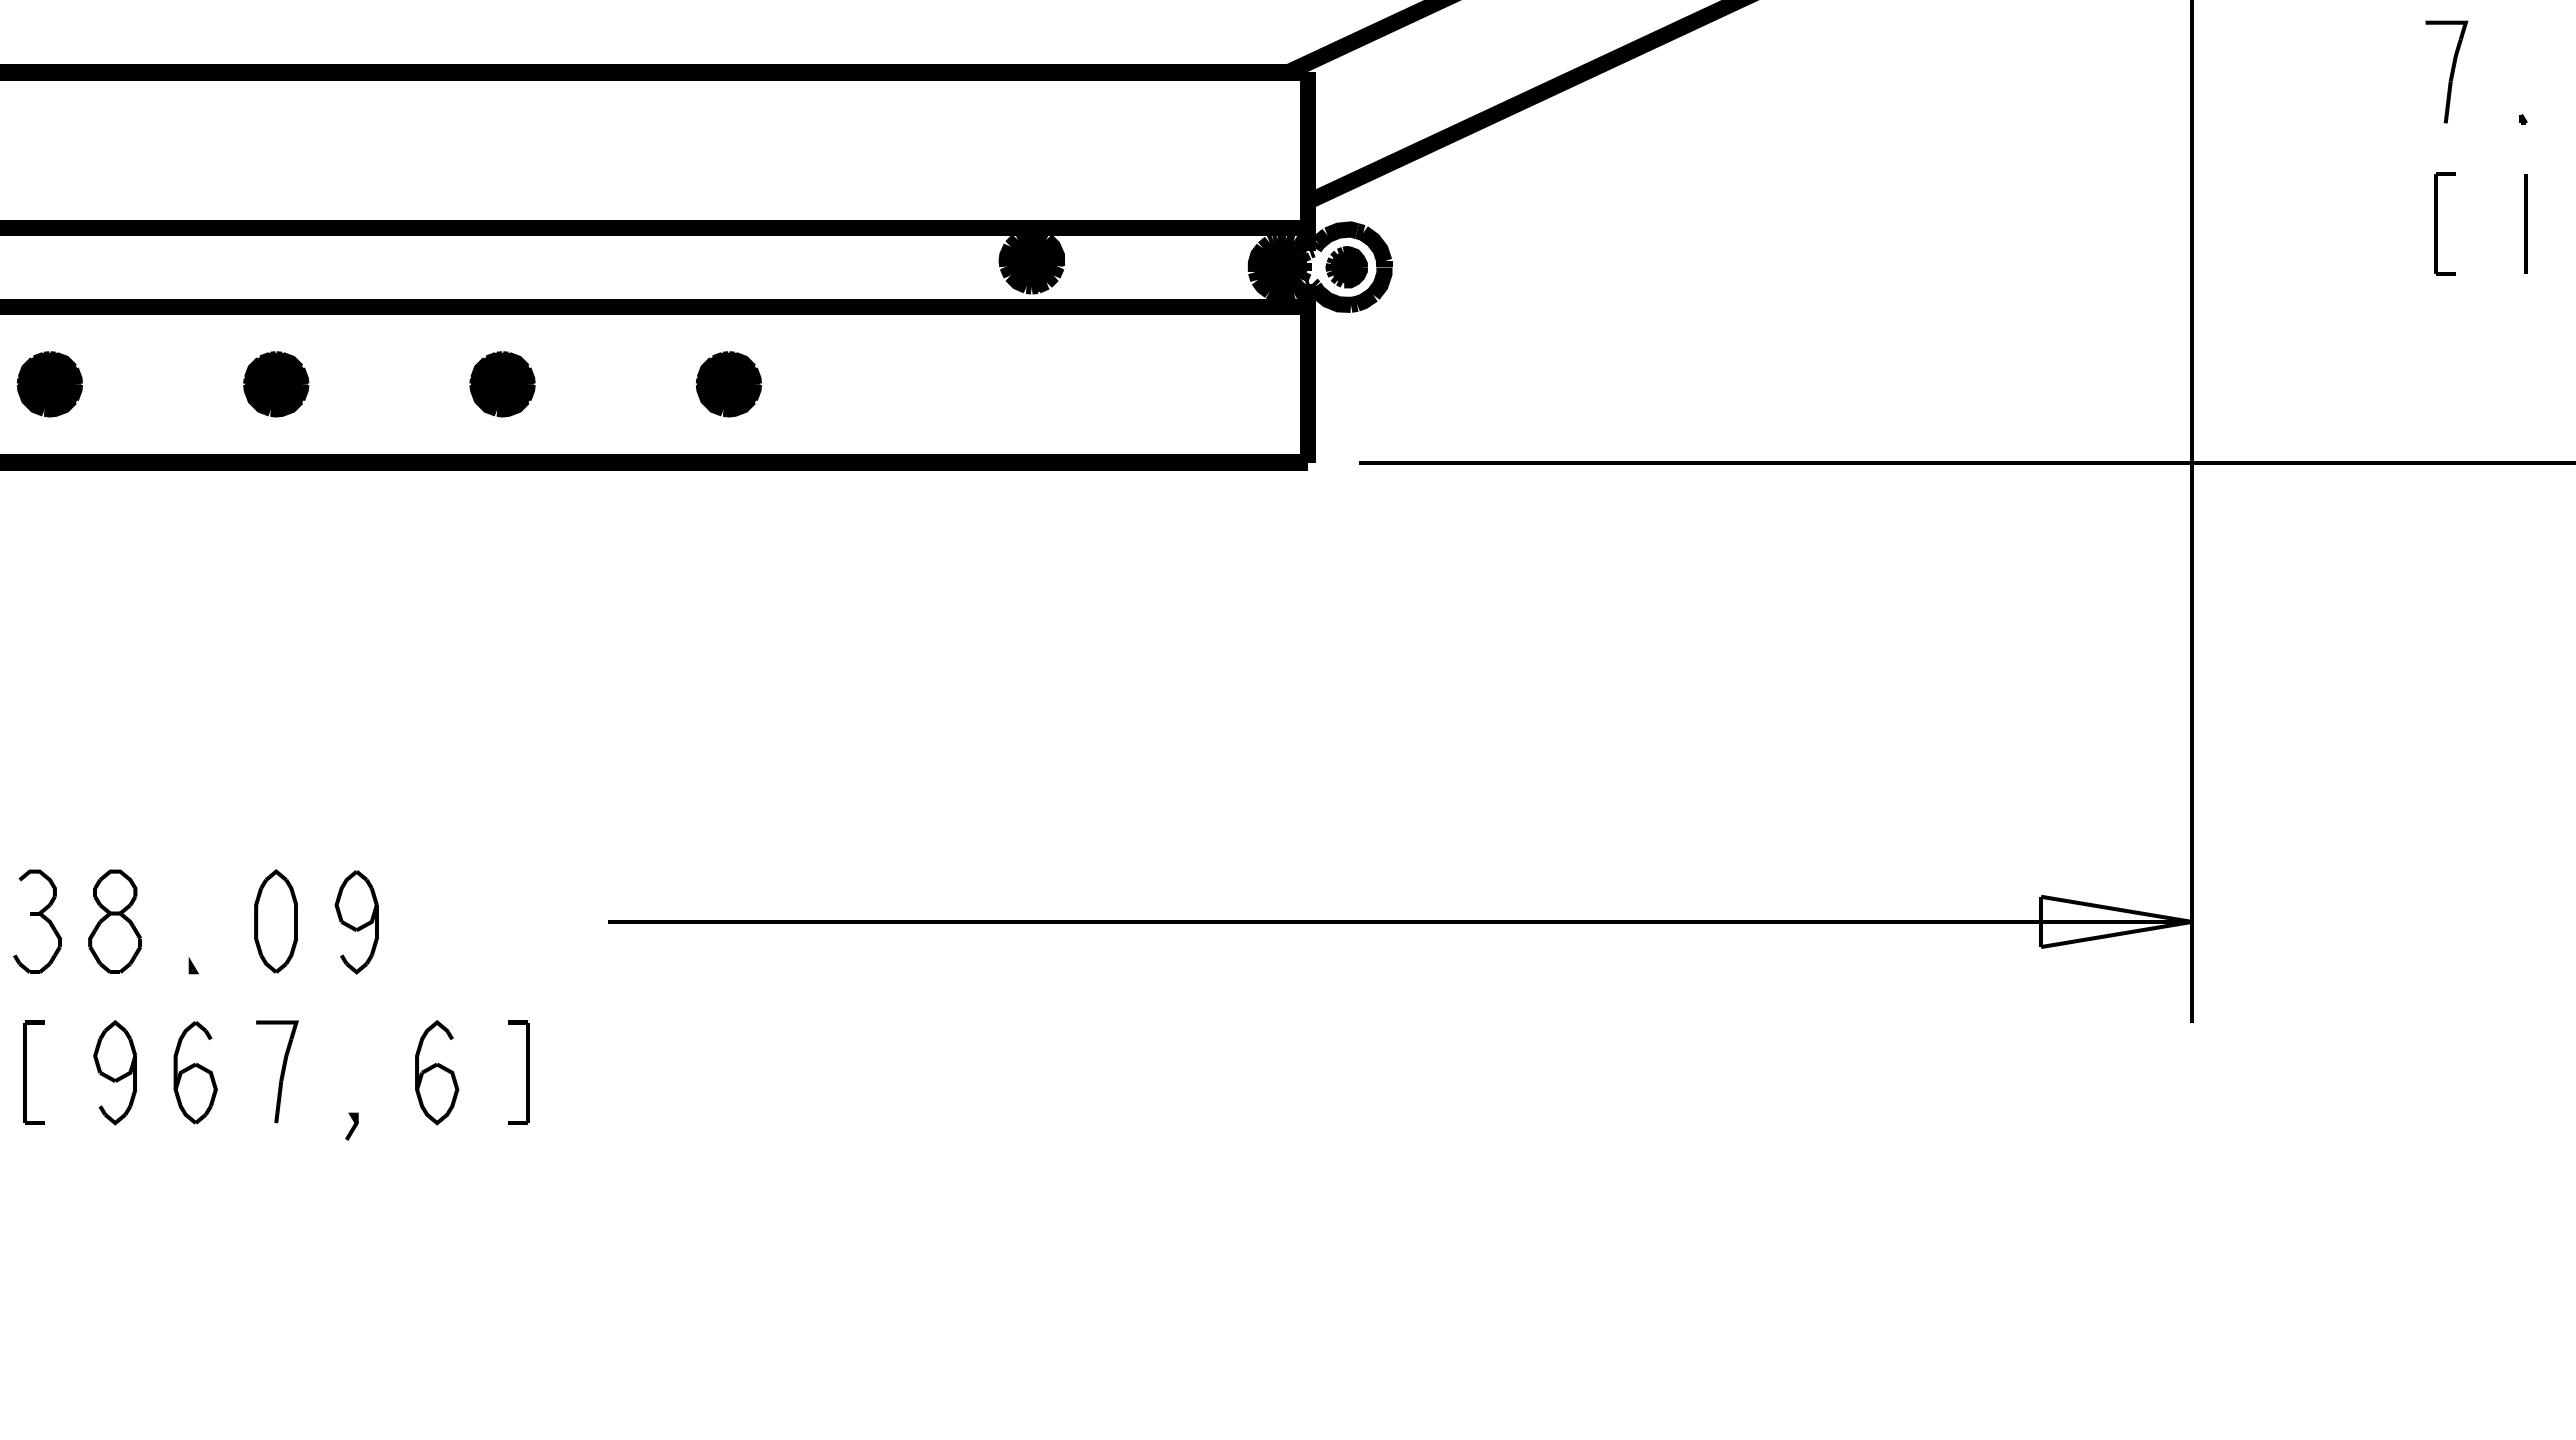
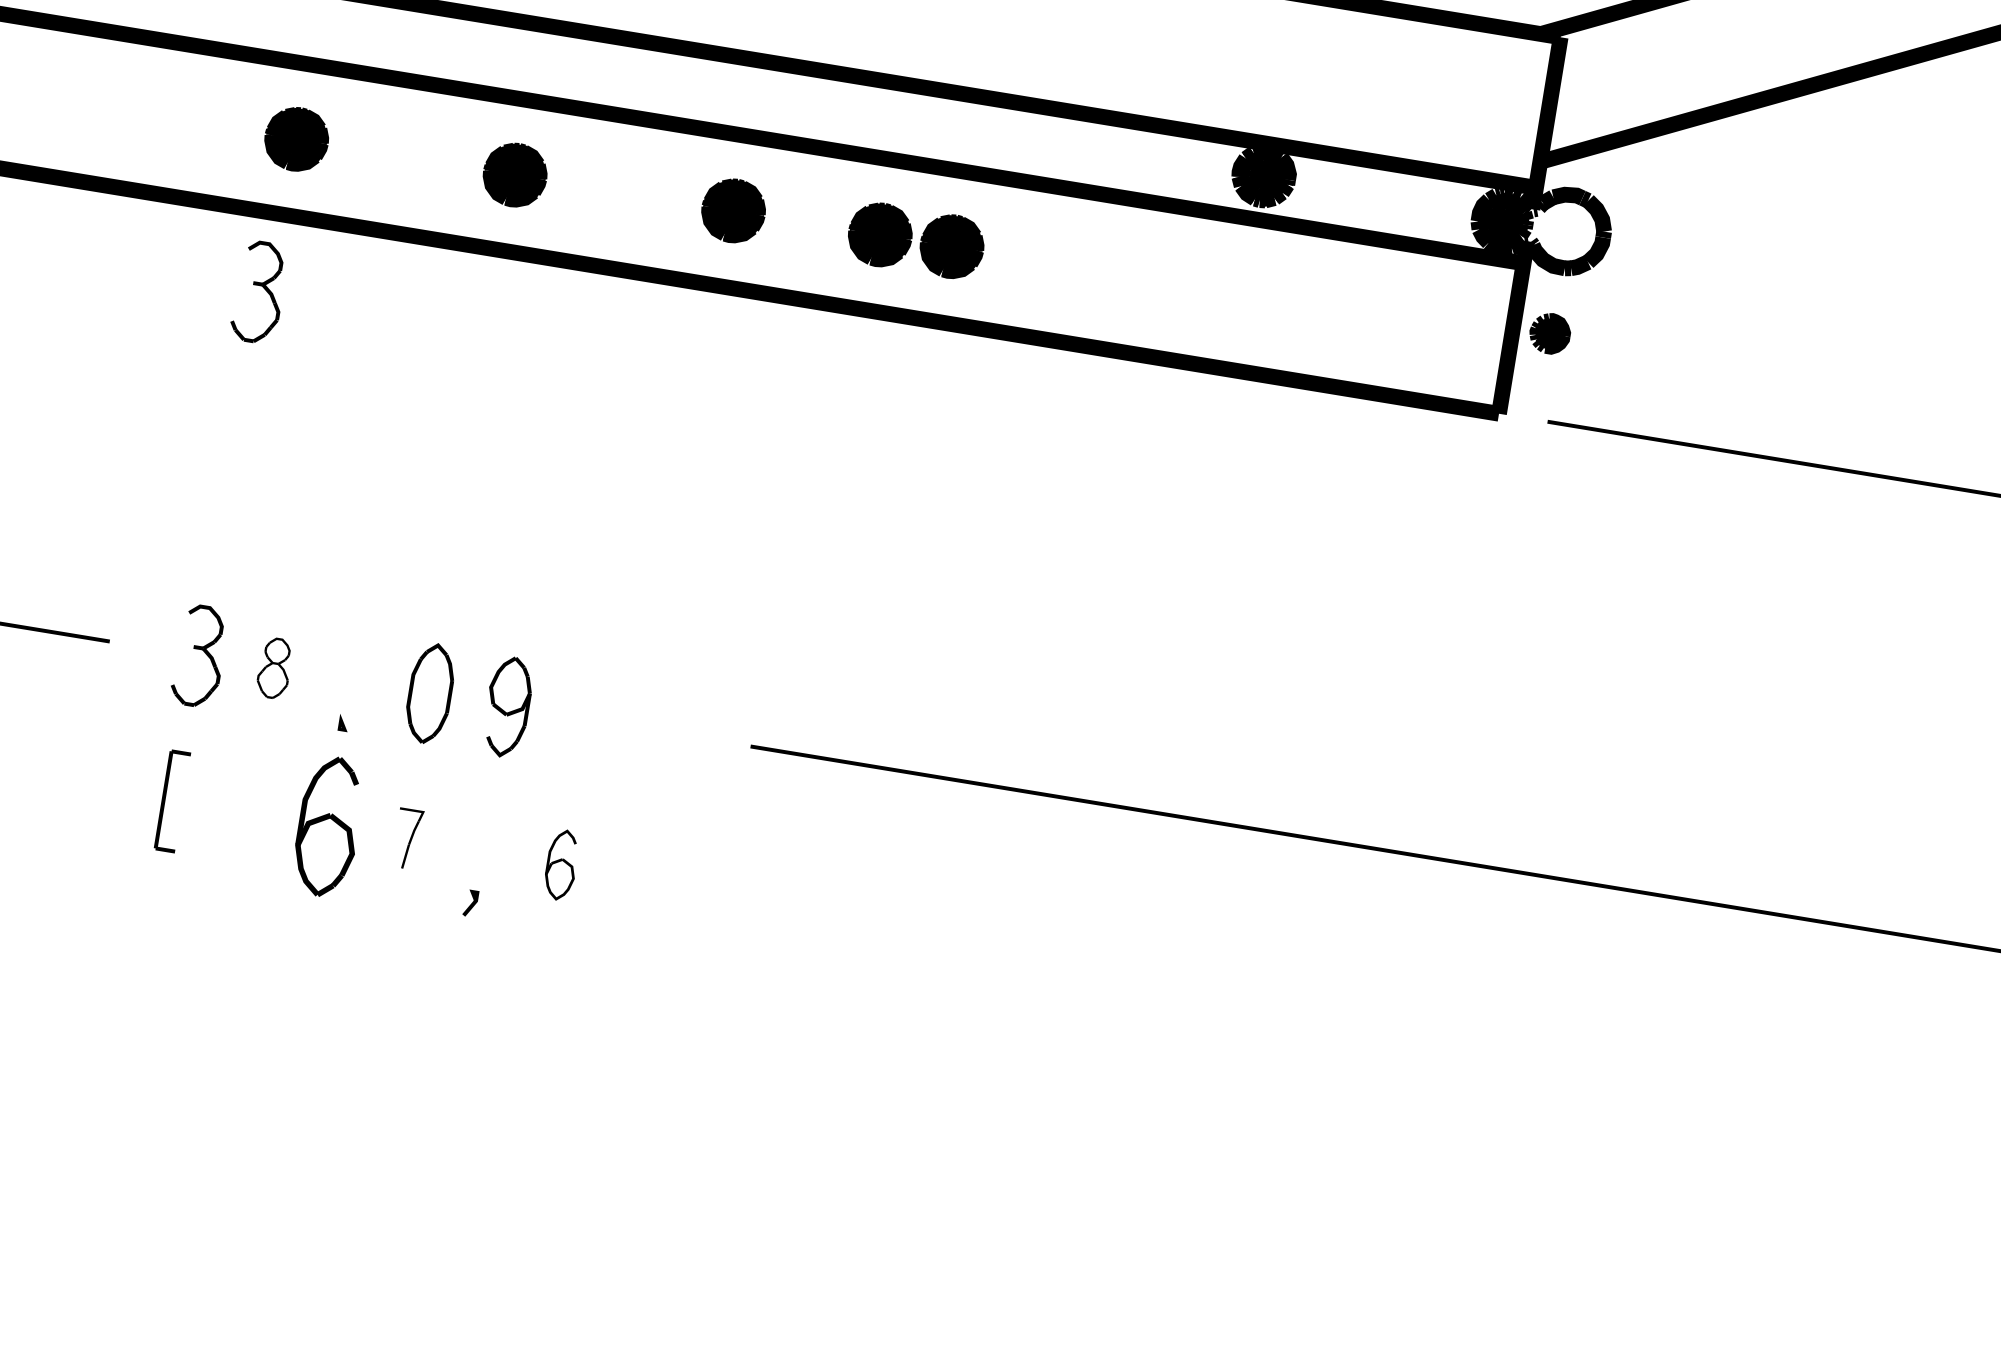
part: (1346, 267) -> (1549, 333), moved
part: (654, 384) -> (880, 235), added
part: (37, 544) -> (259, 292), added
part: (114, 921) -> (274, 668), size x0.6
part: (277, 1071) -> (407, 838), size x0.6
part: (115, 1072) -> (251, 813), removed
part: (195, 1072) -> (328, 826), size x1.4
part: (437, 1072) -> (562, 864), size x0.7
part: (526, 1072) -> (647, 878), removed

